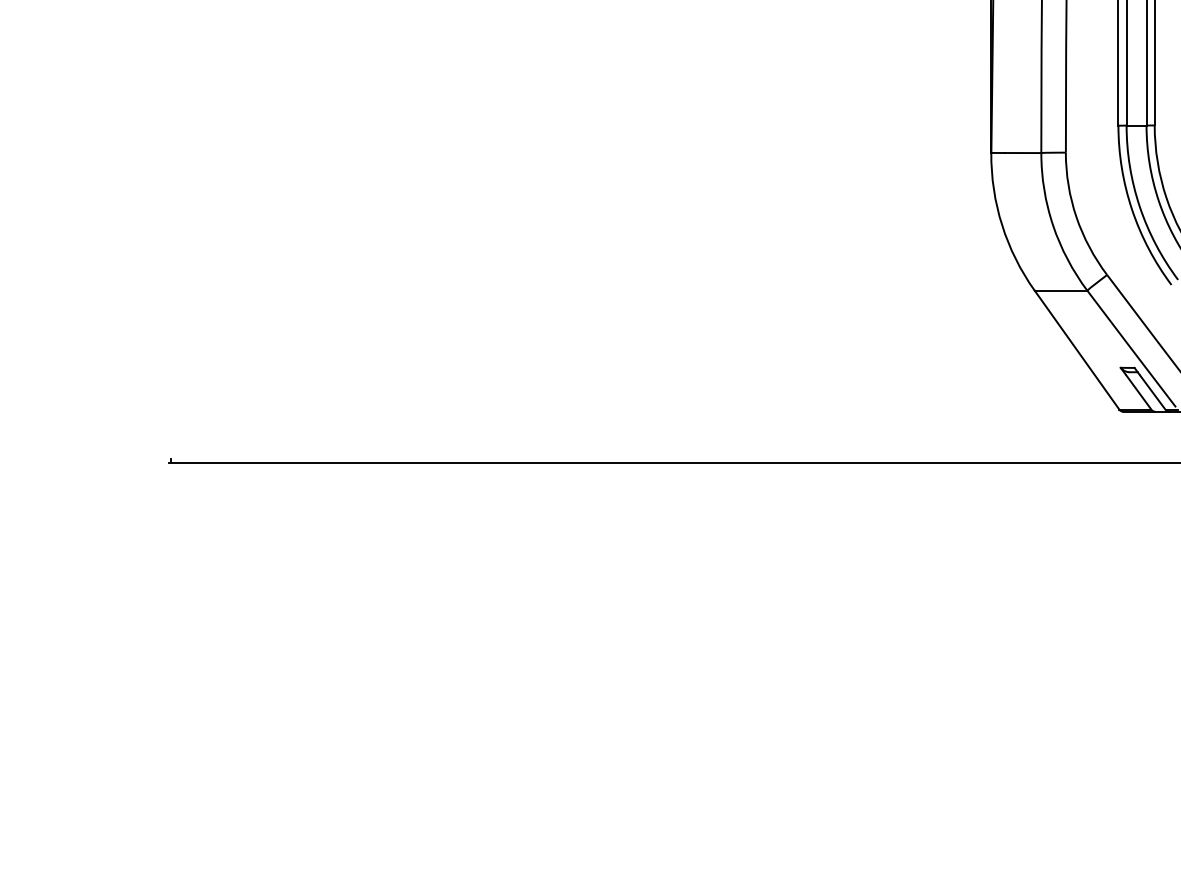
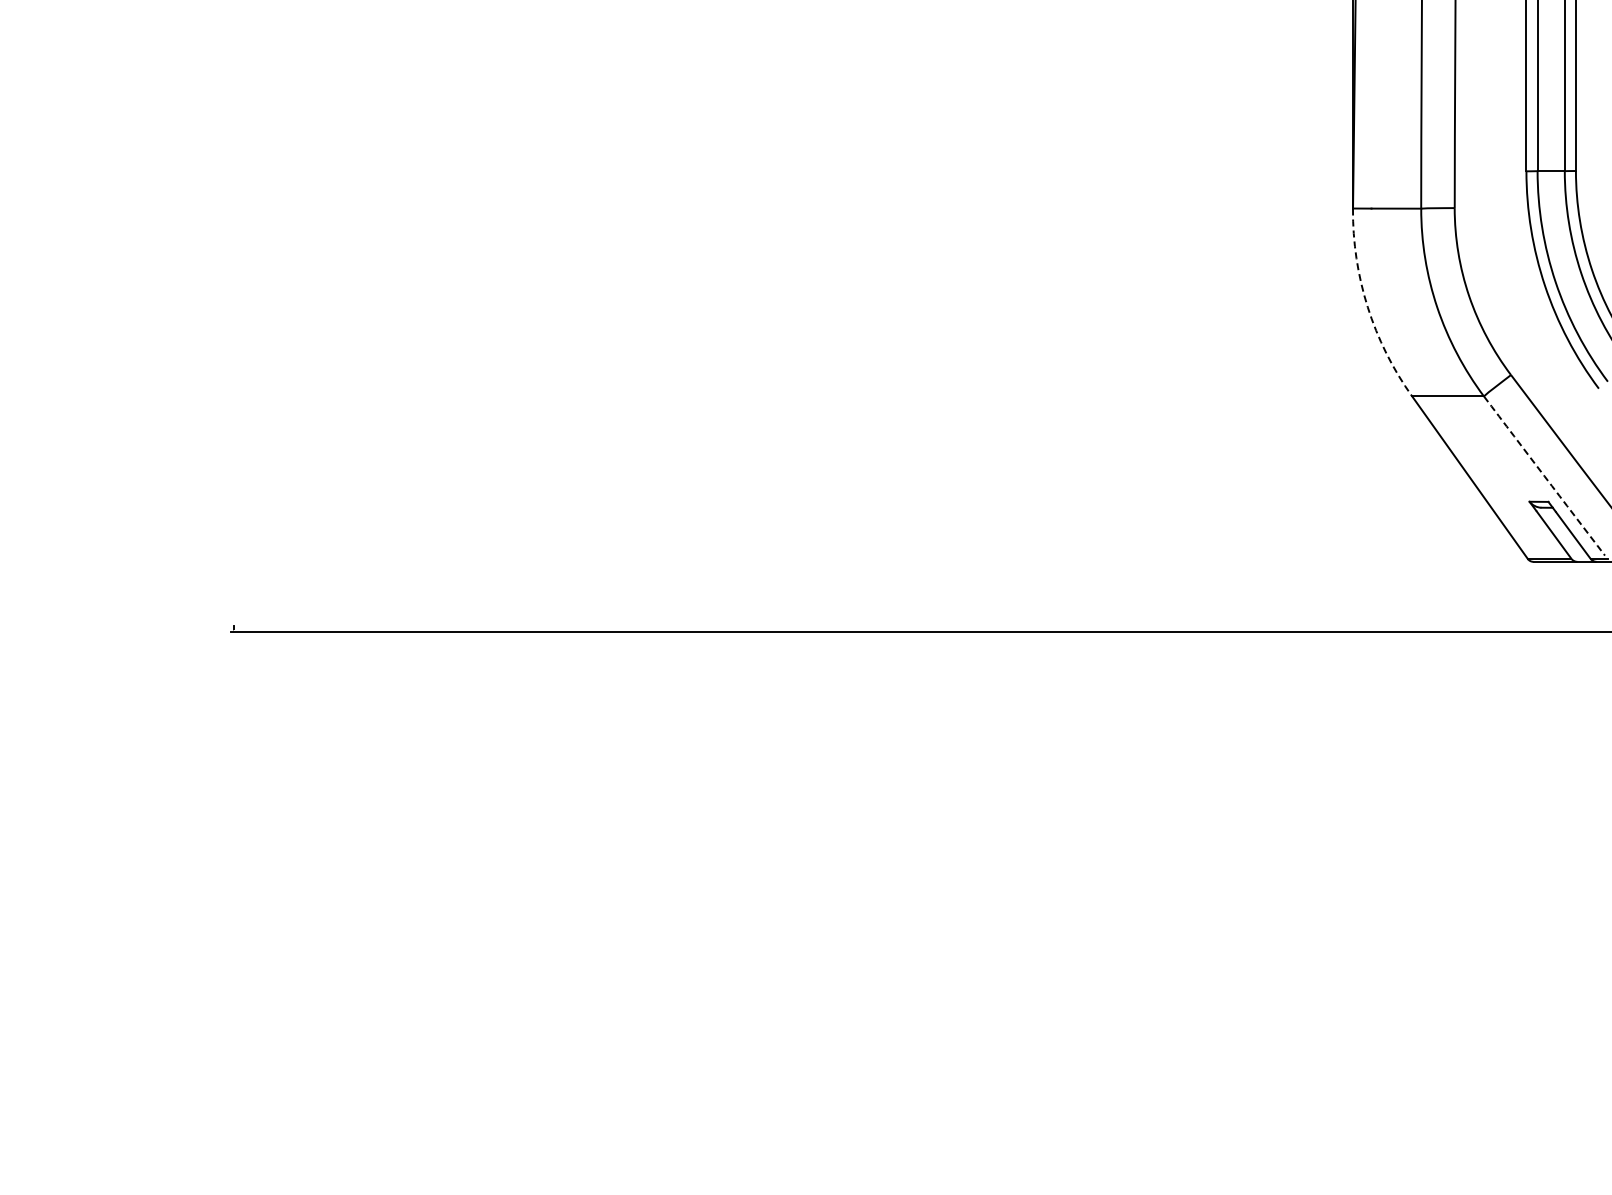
arc: (1001, 225) -> (1367, 307), solid -> dashed
arc: (1131, 349) -> (1544, 476), solid -> dashed

